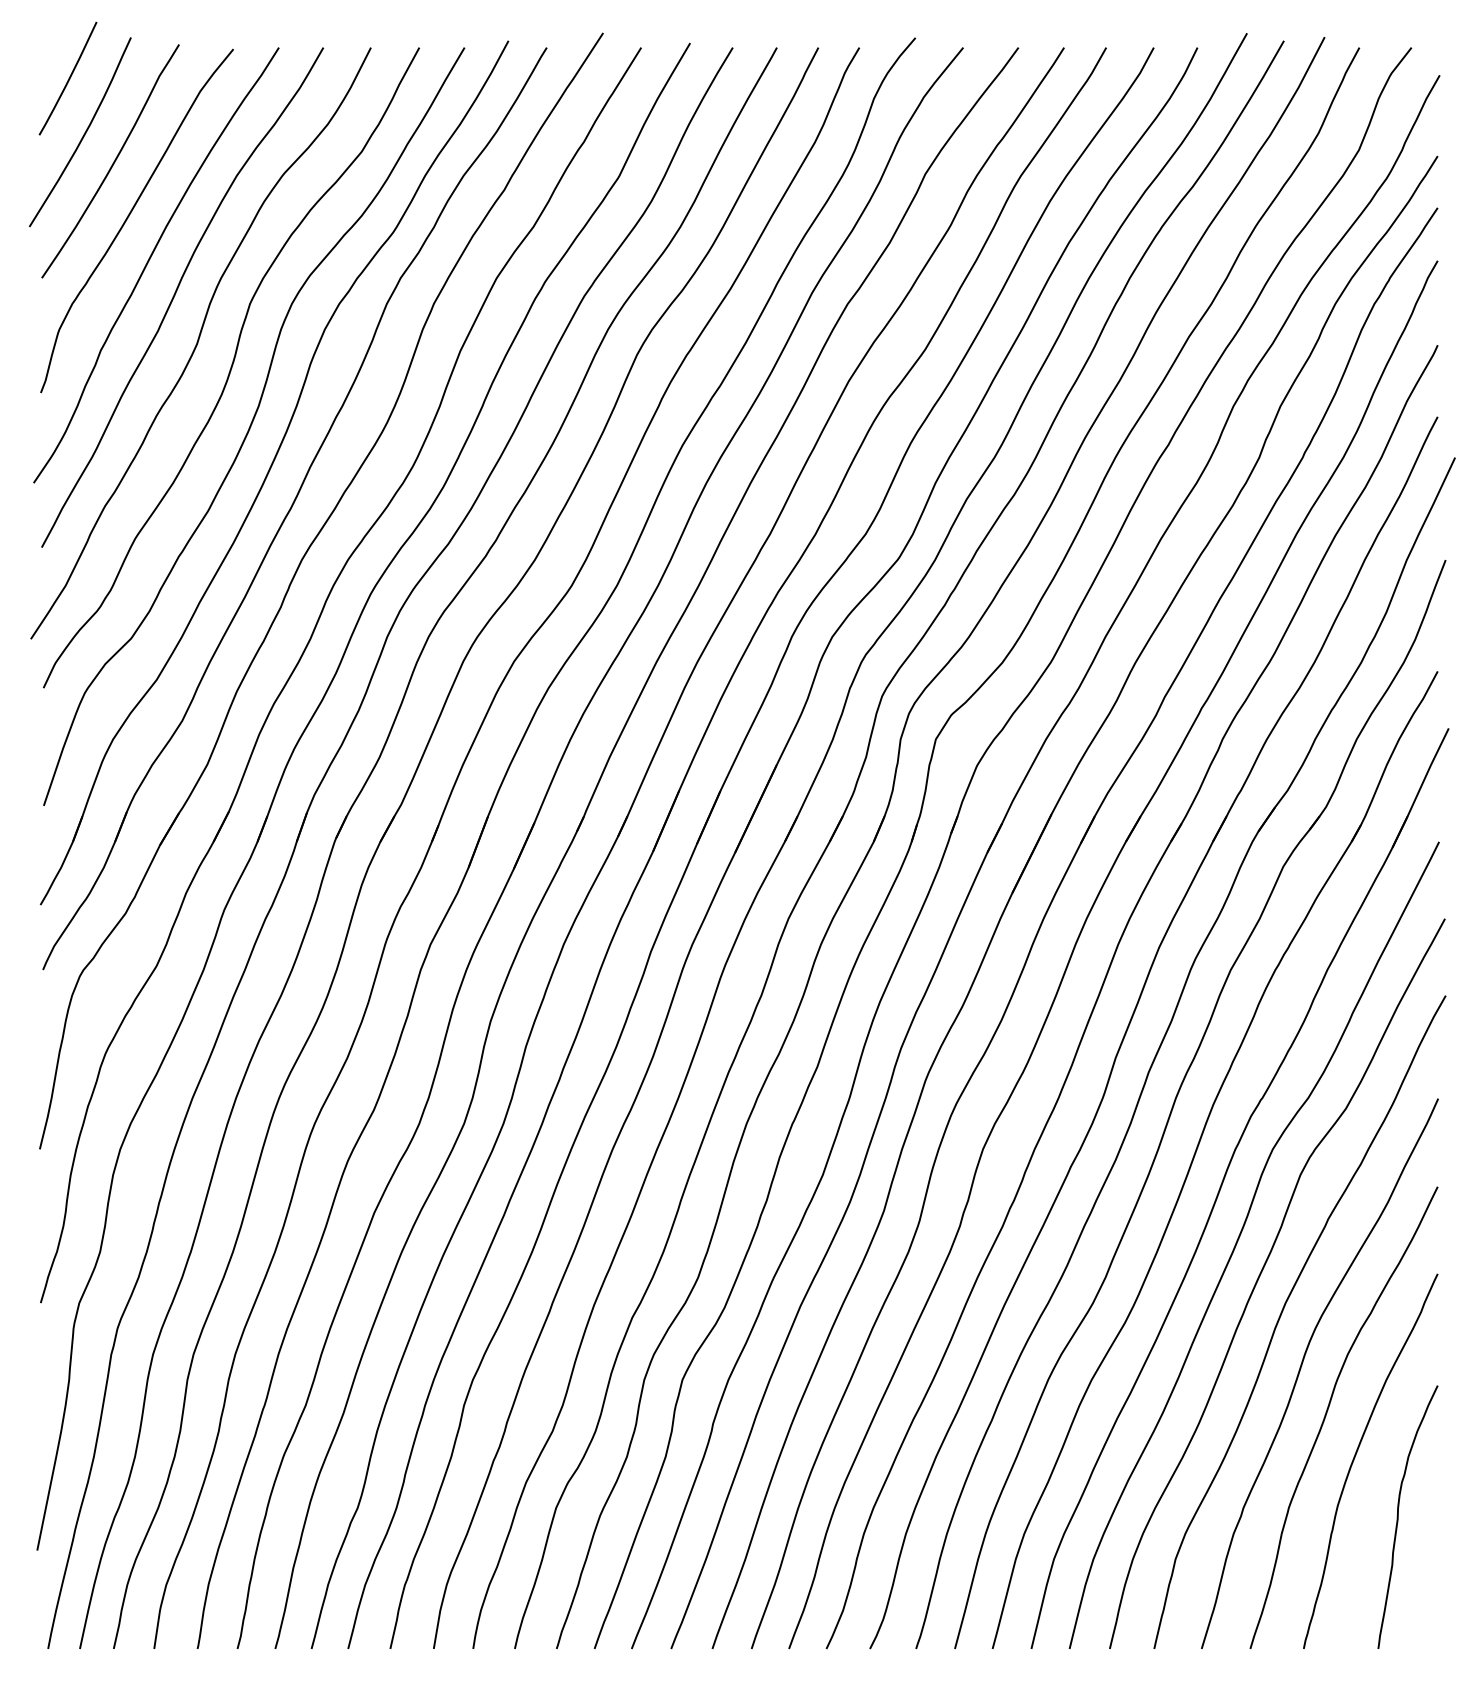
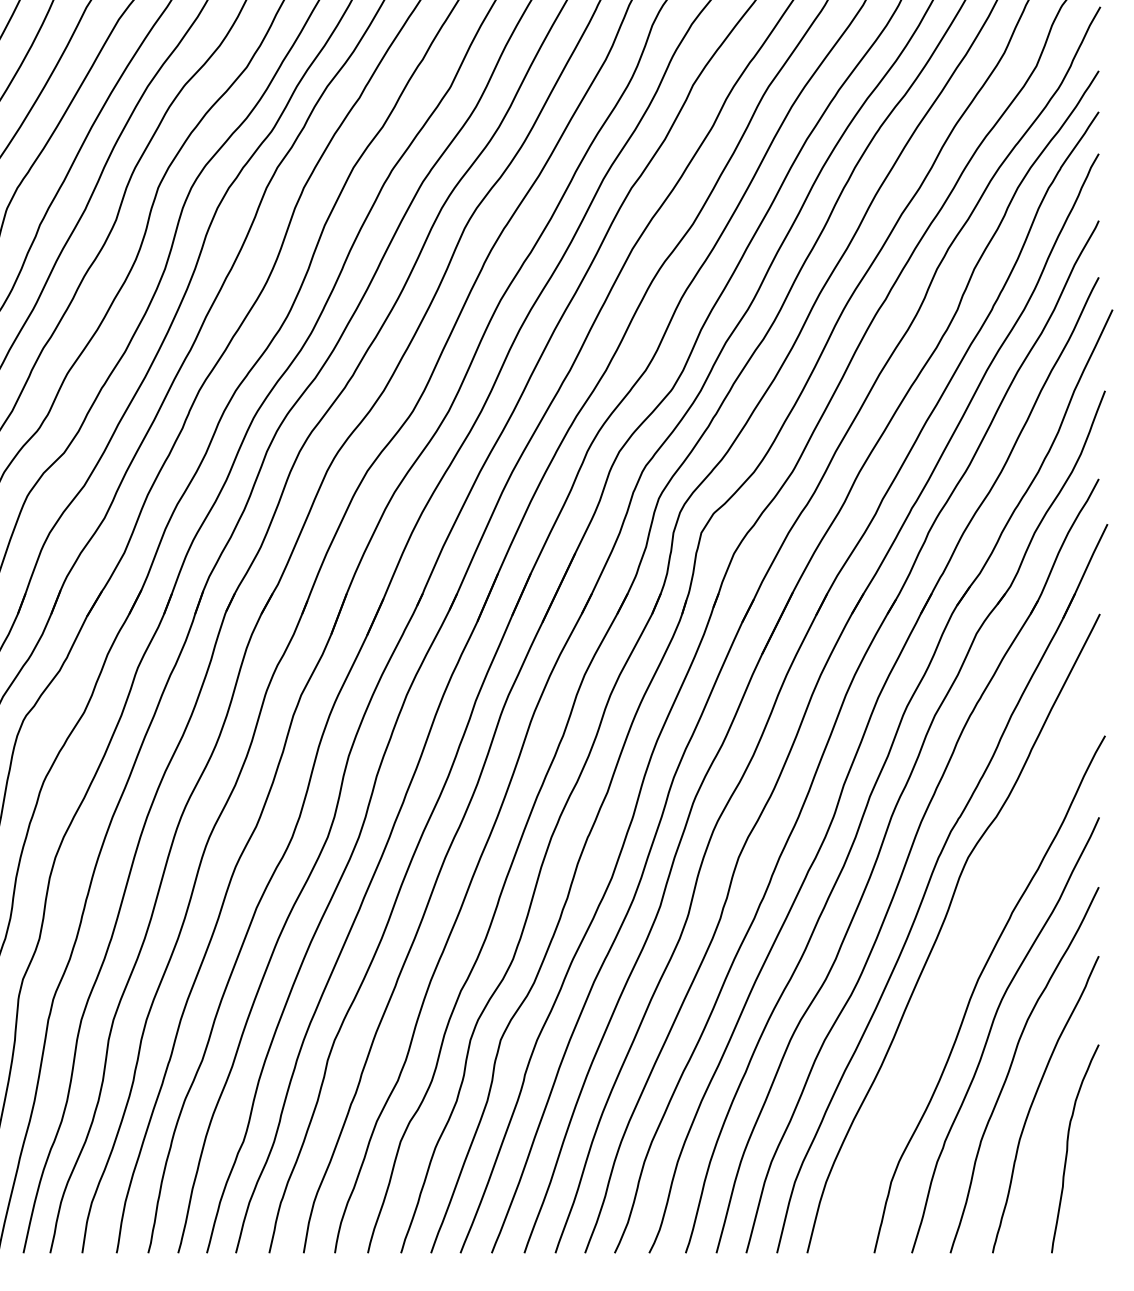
curve: (1261, 1274) -> (959, 956), removed

